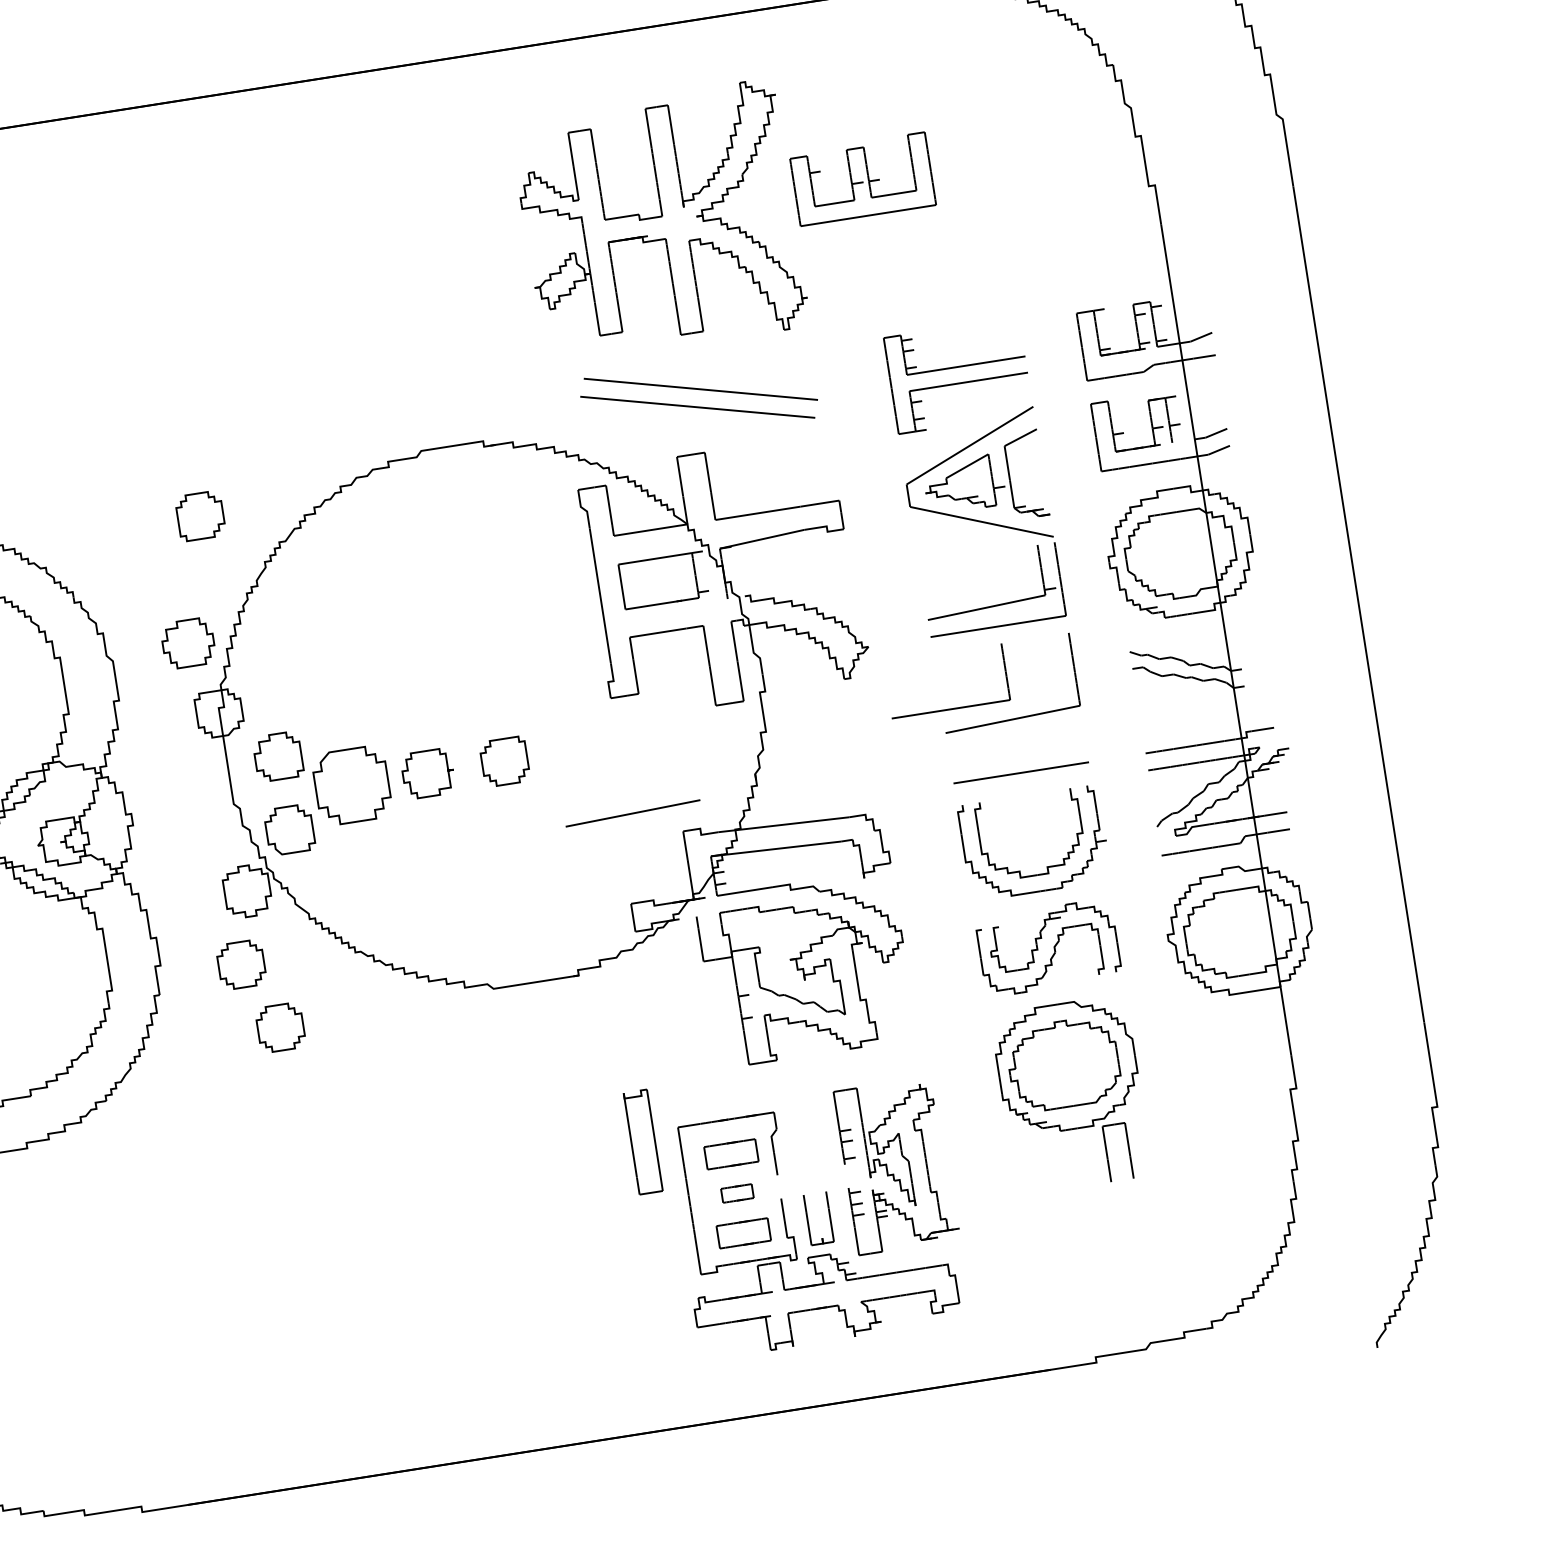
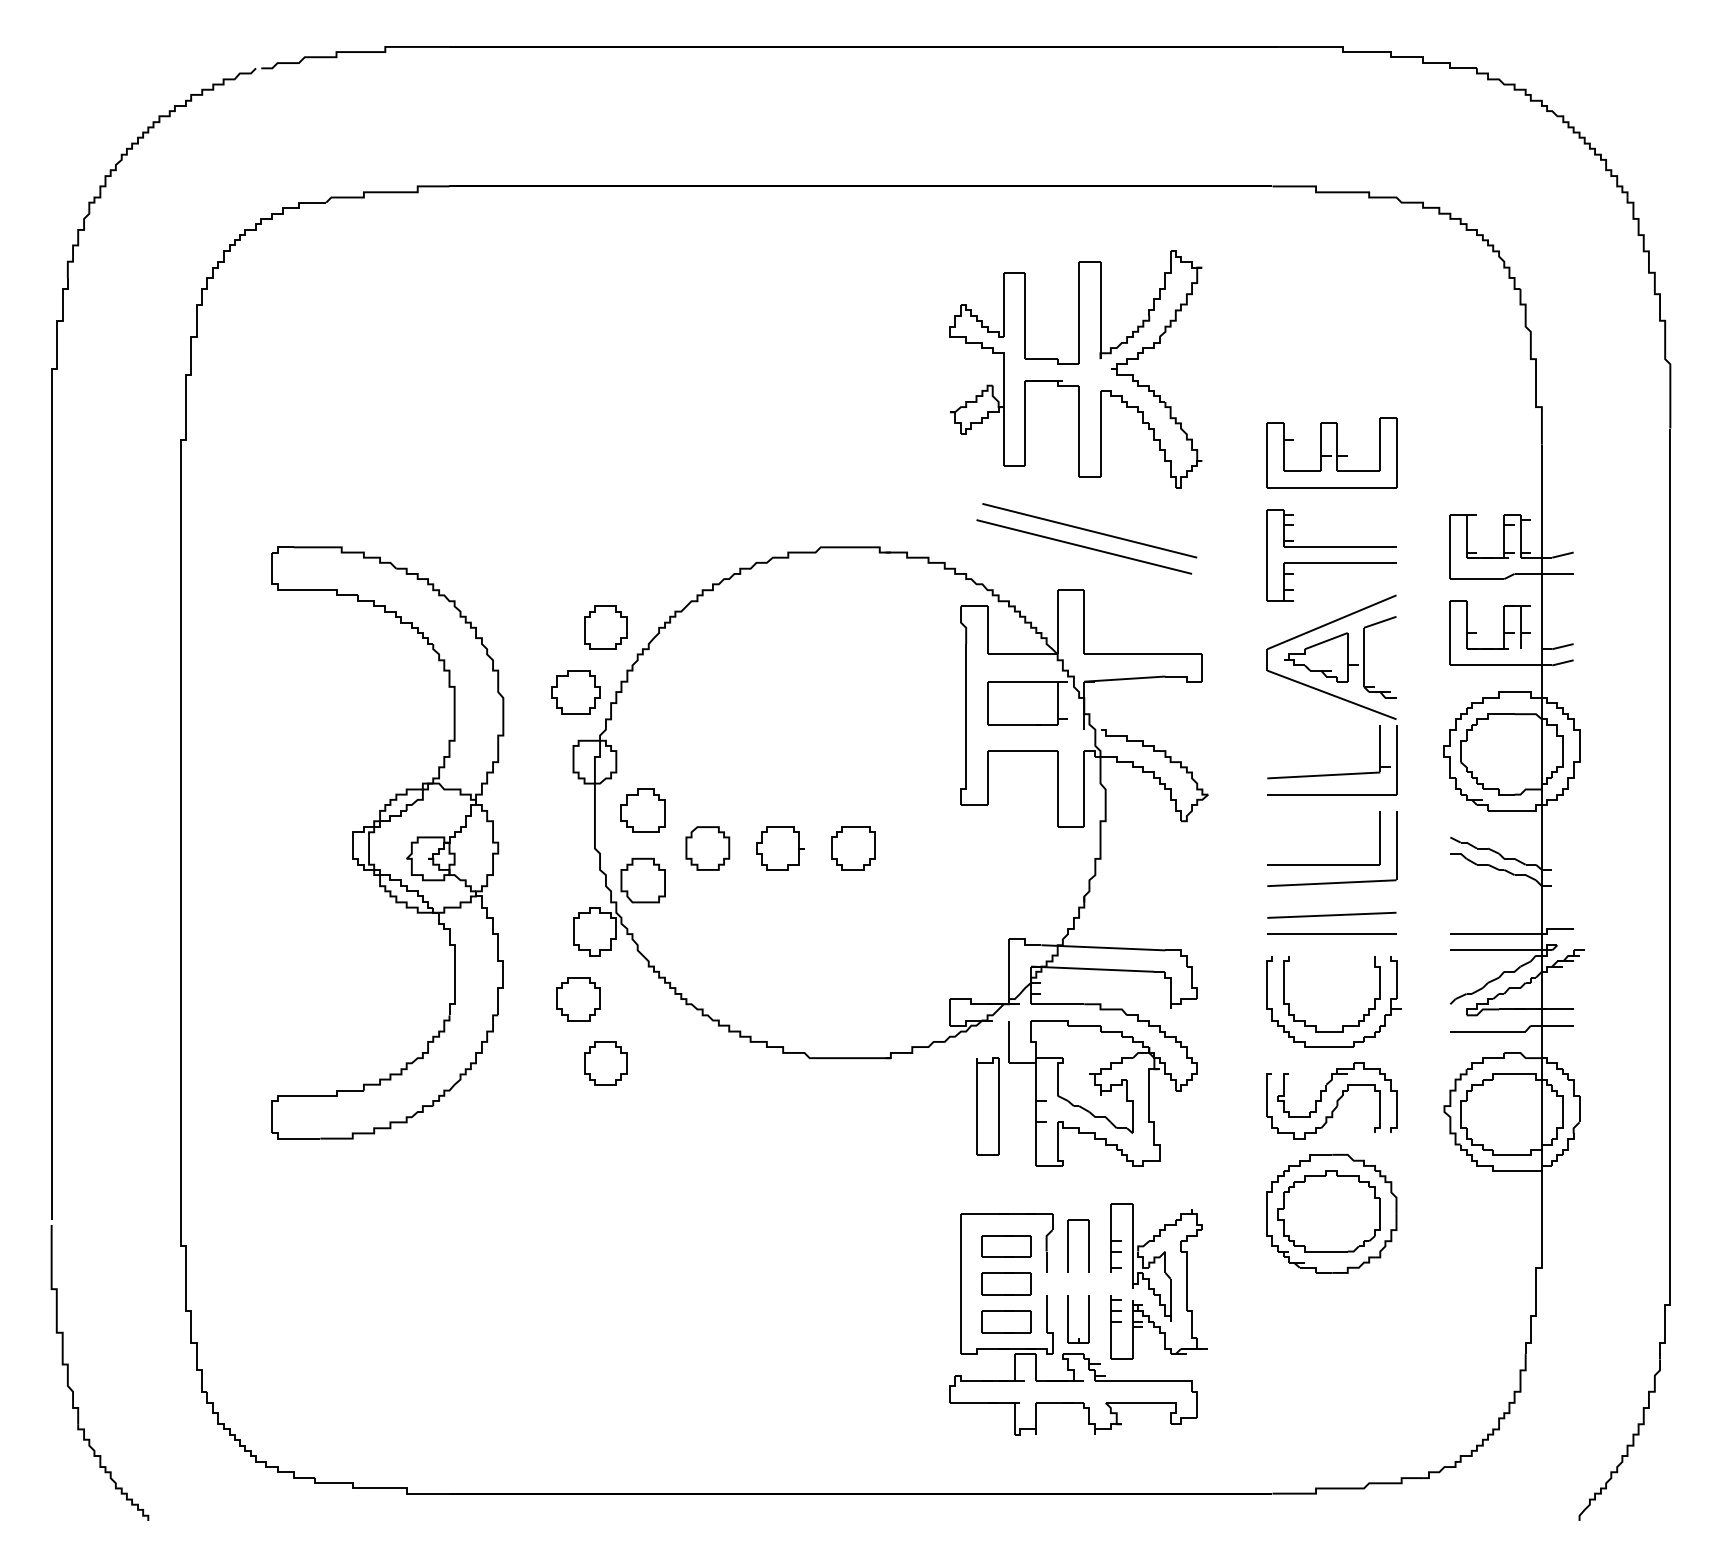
part: (862, 178) -> (1331, 452), moved
part: (200, 515) -> (605, 627), moved
part: (950, 709) -> (1323, 864), moved
part: (351, 785) -> (707, 848), size x0.62
line: (632, 812) -> (1331, 914), moved
part: (643, 1142) -> (987, 1106), moved
part: (1107, 1153) -> (1068, 1245), moved
part: (737, 1192) -> (1006, 1283), size x1.67

